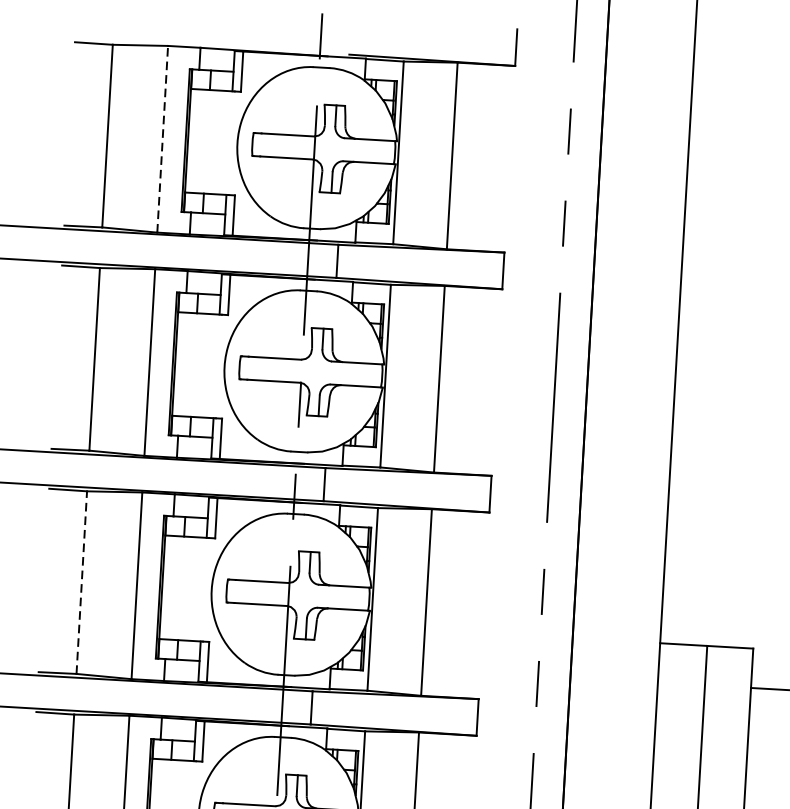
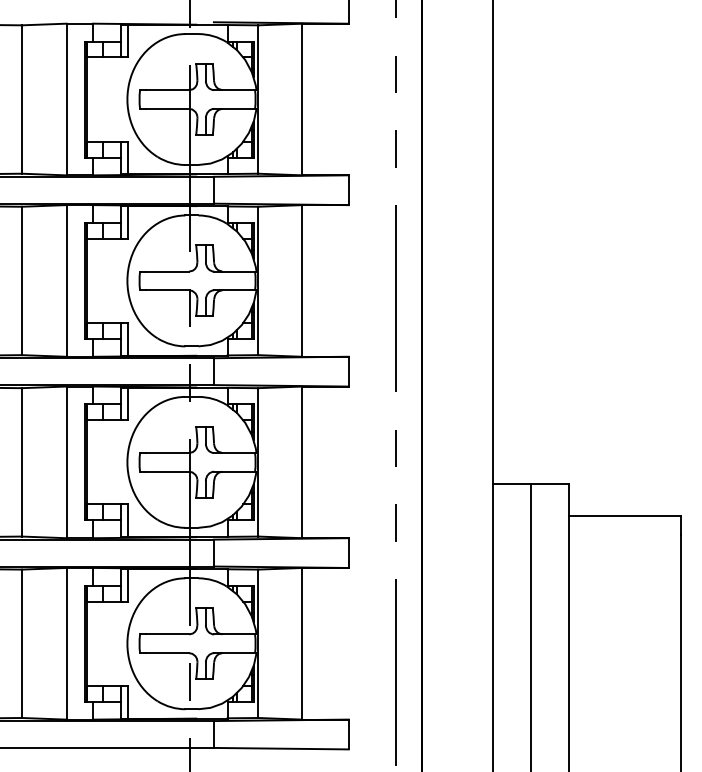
line: (162, 139) -> (66, 99), dashed -> solid
line: (81, 581) -> (21, 461), dashed -> solid

